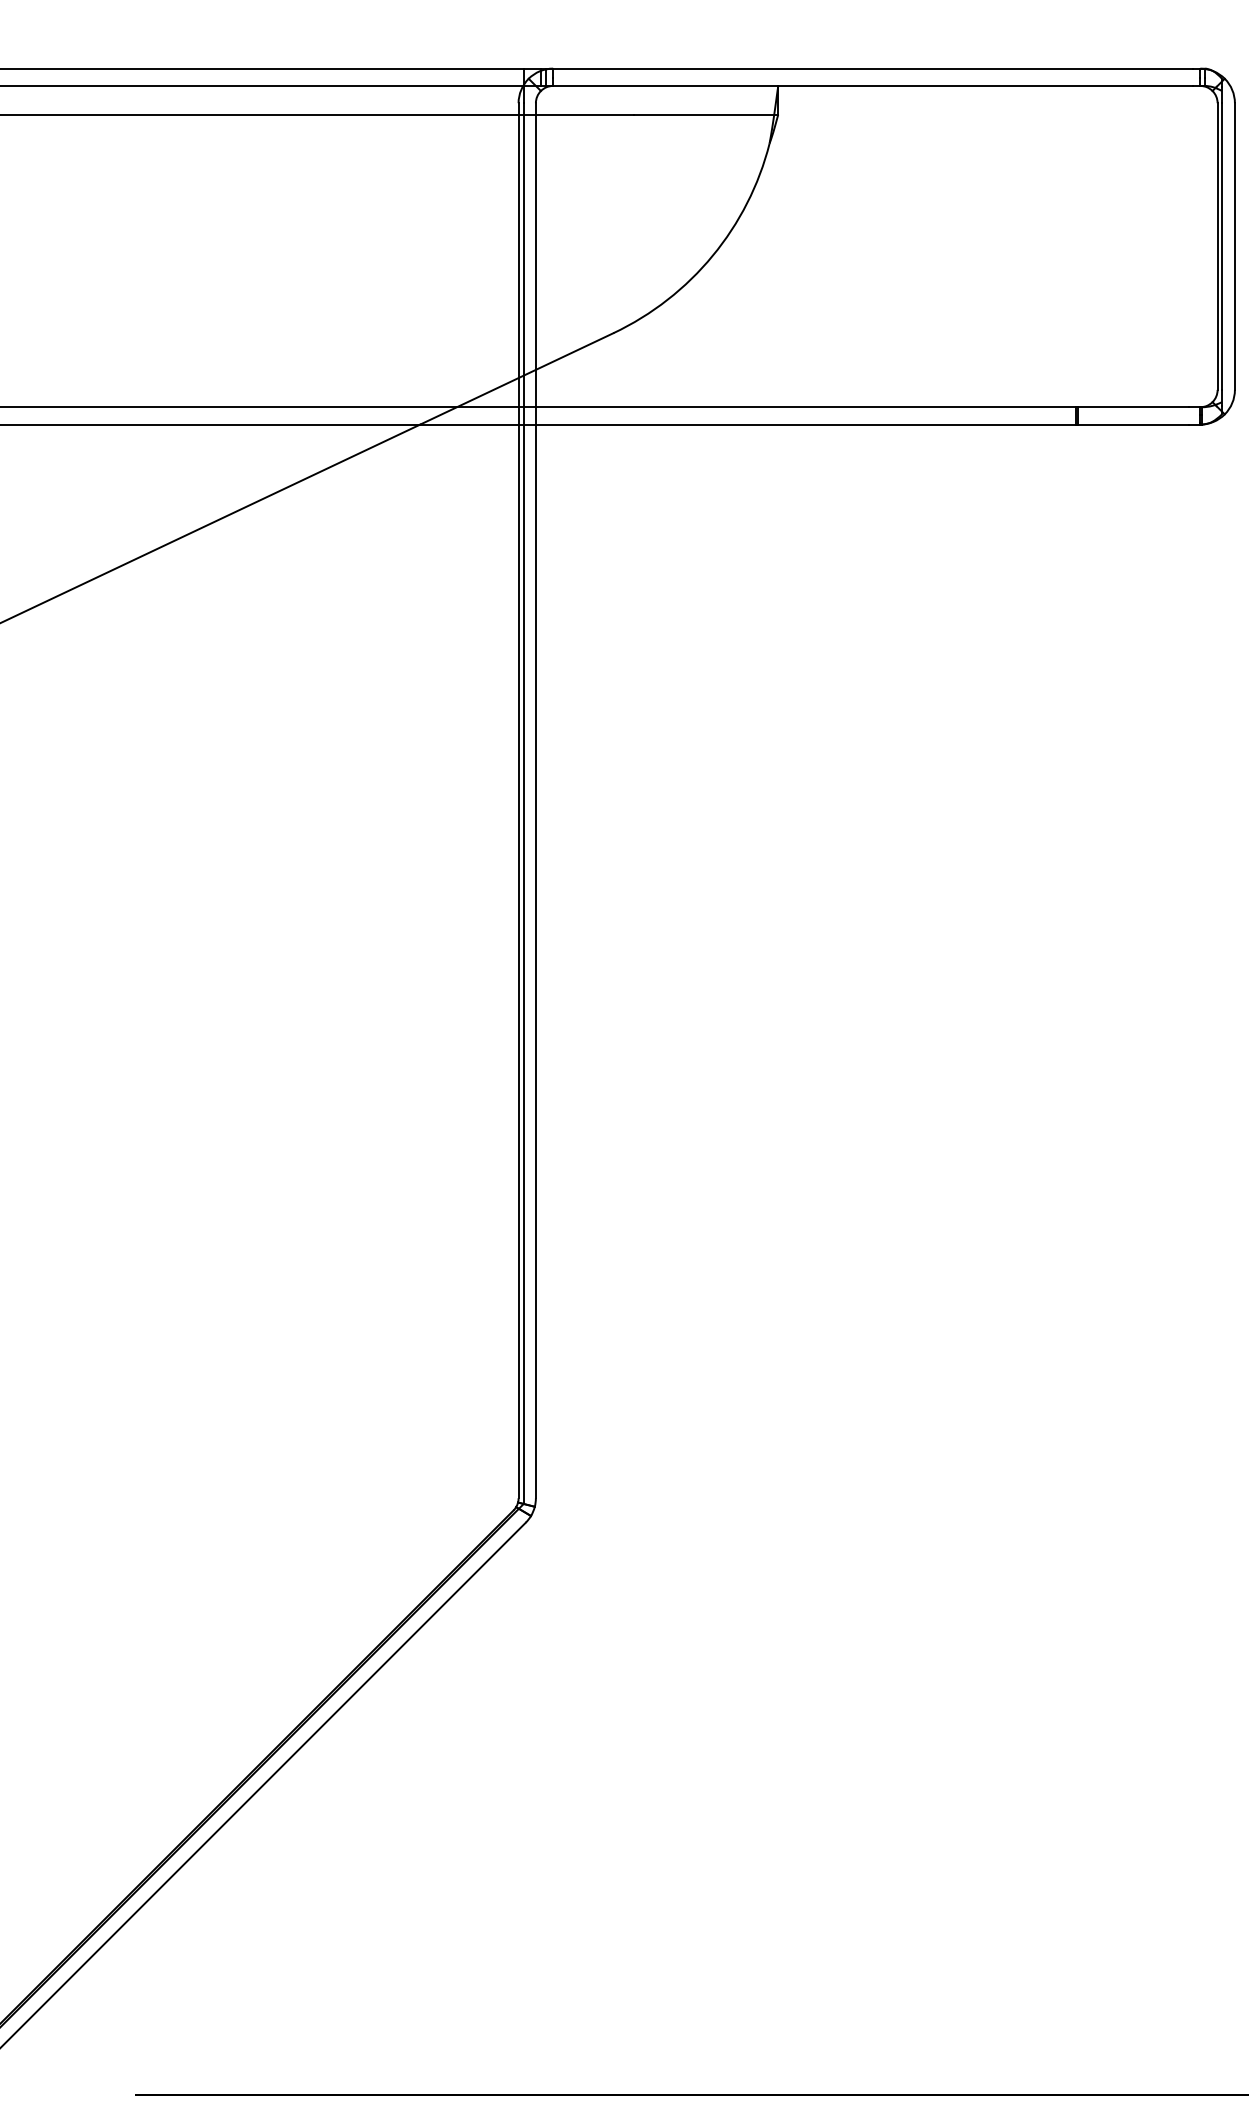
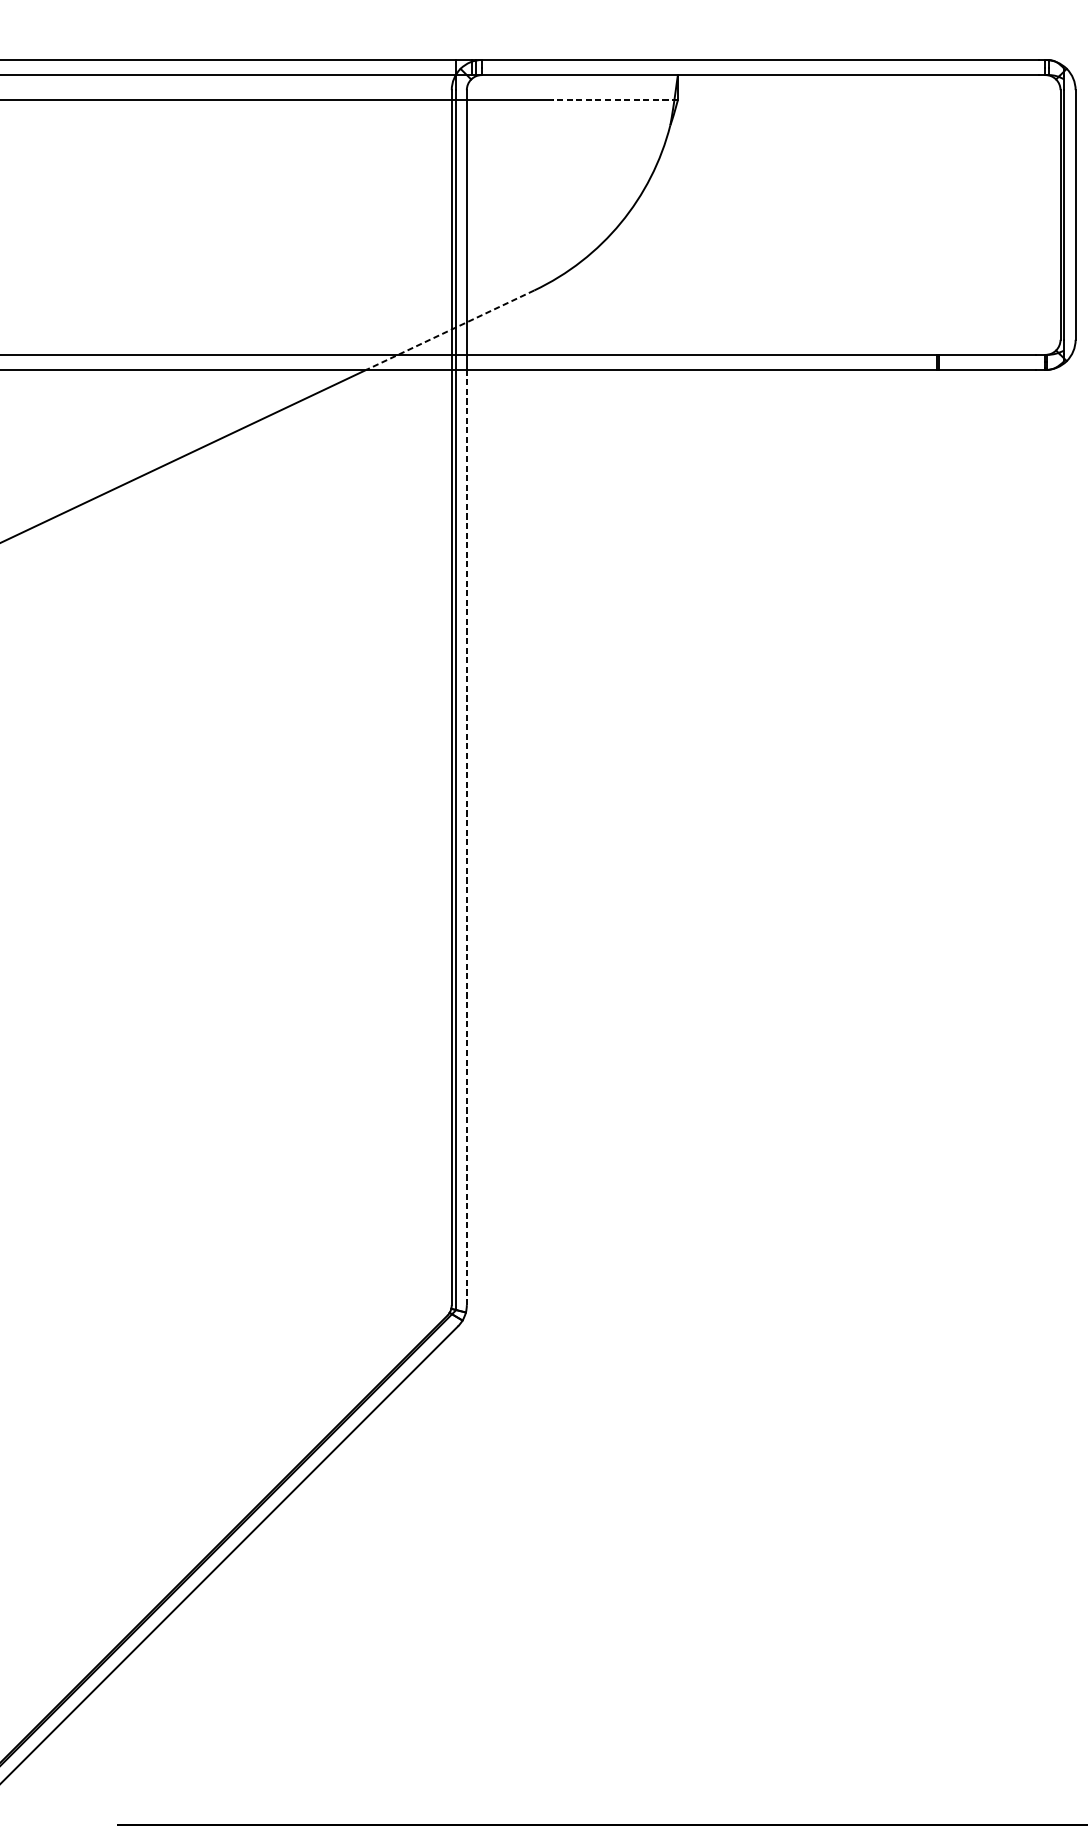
line: (705, 114) -> (614, 99), solid -> dashed
line: (516, 378) -> (449, 329), solid -> dashed
line: (535, 961) -> (466, 837), solid -> dashed

